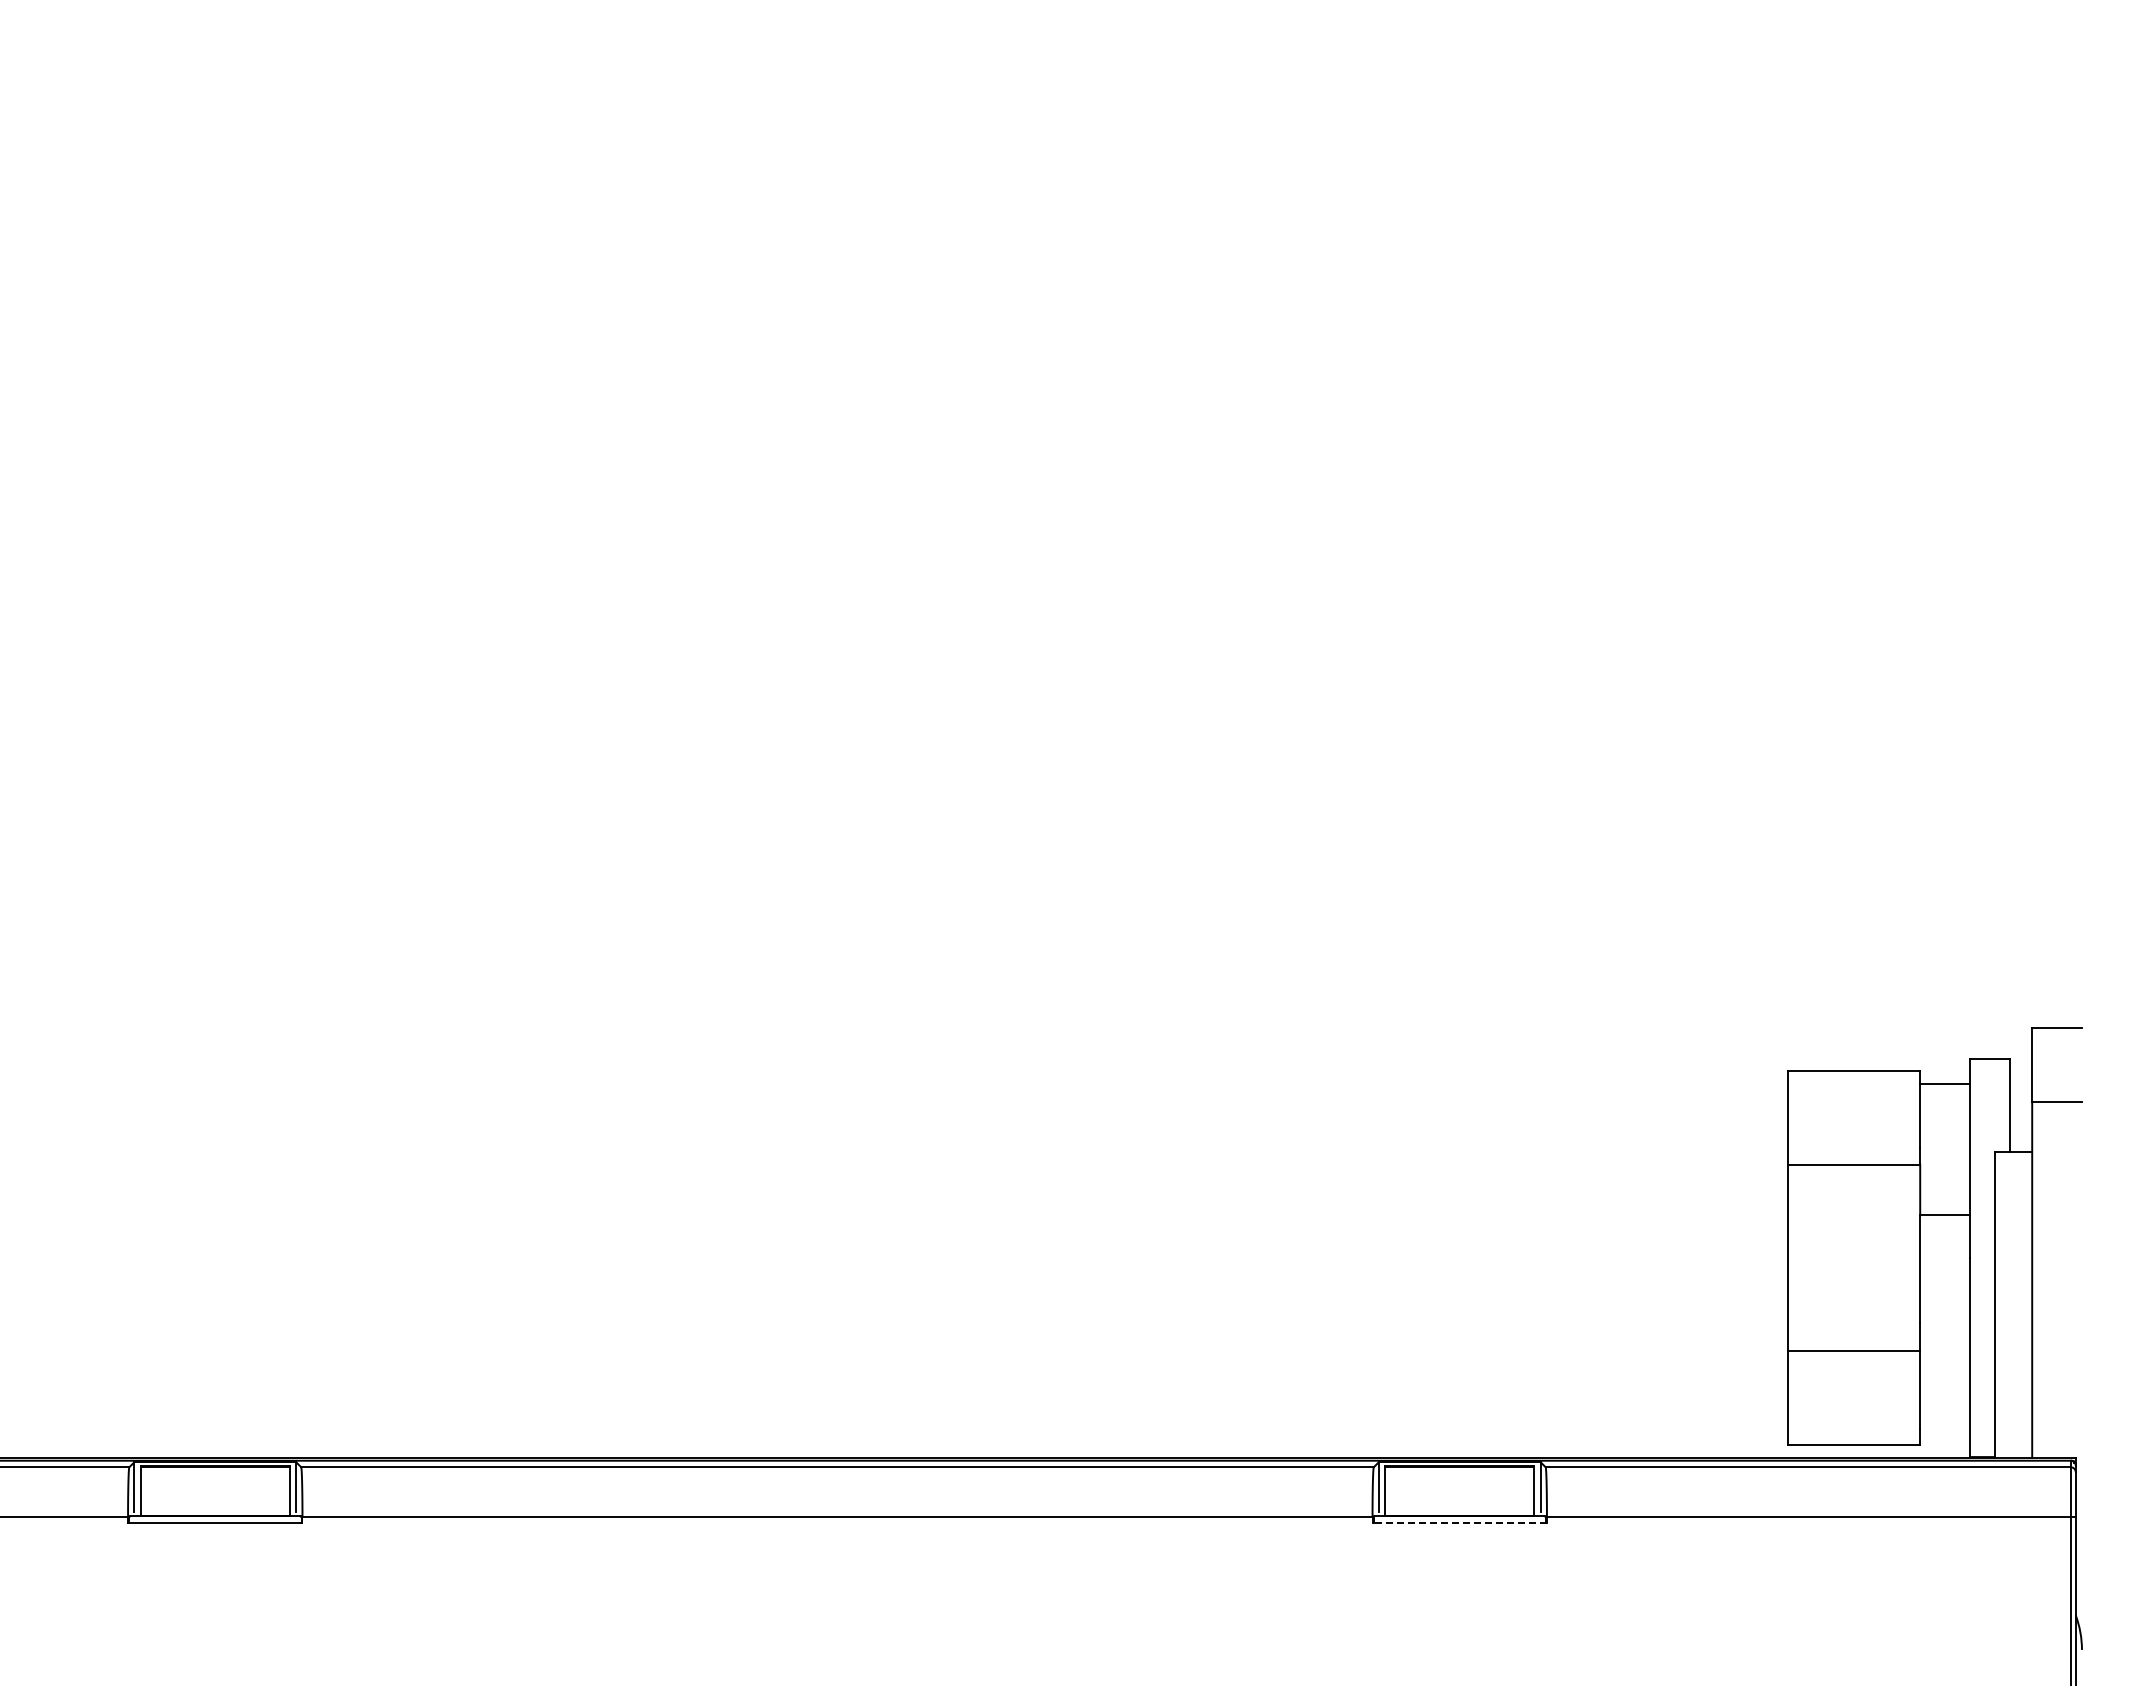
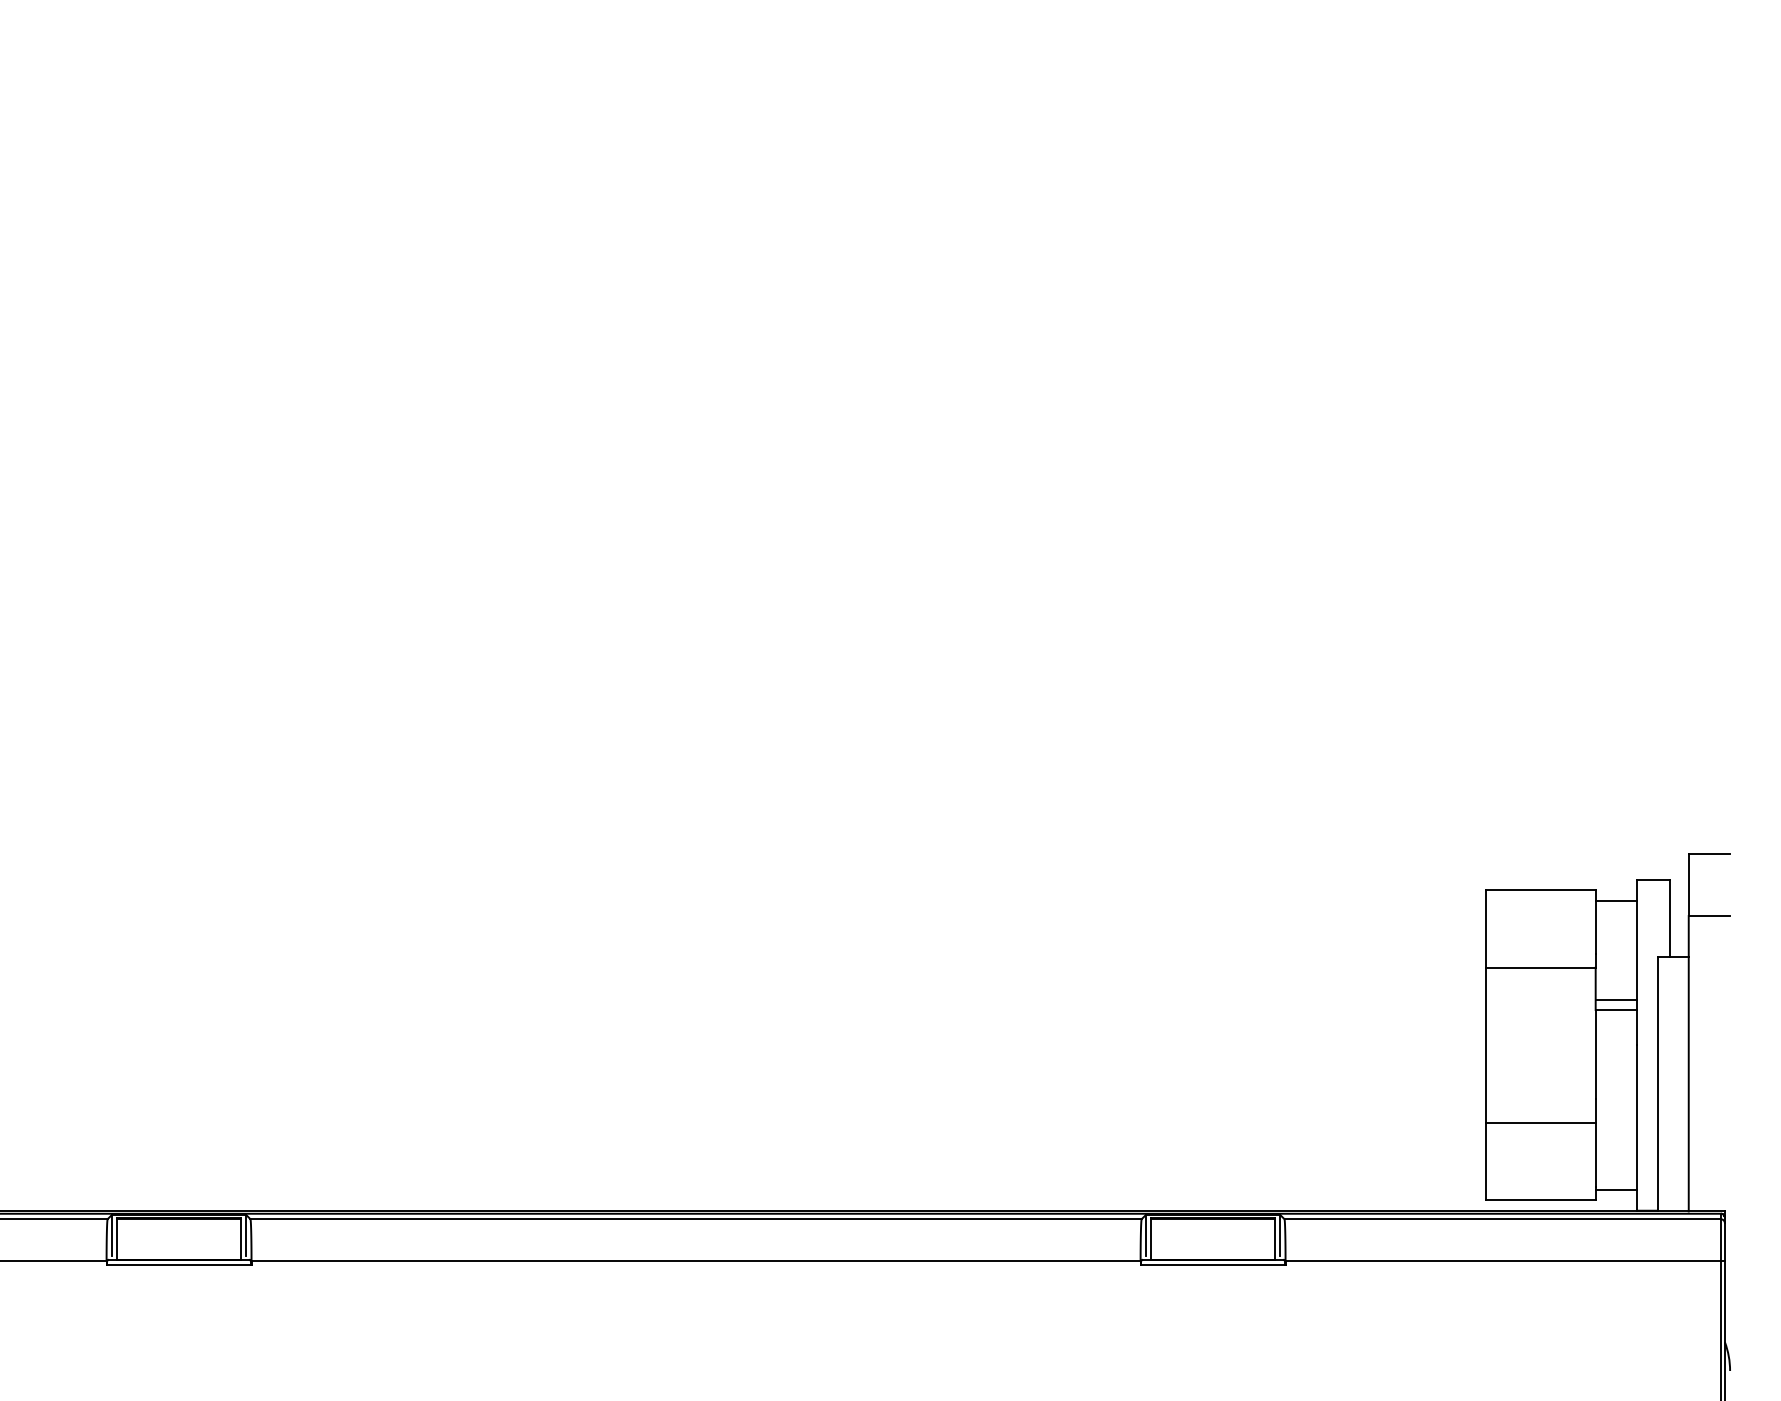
line: (1944, 1203) -> (1615, 1000), added
line: (1944, 1432) -> (1615, 1190), added
line: (1459, 1522) -> (1212, 1265), dashed -> solid

